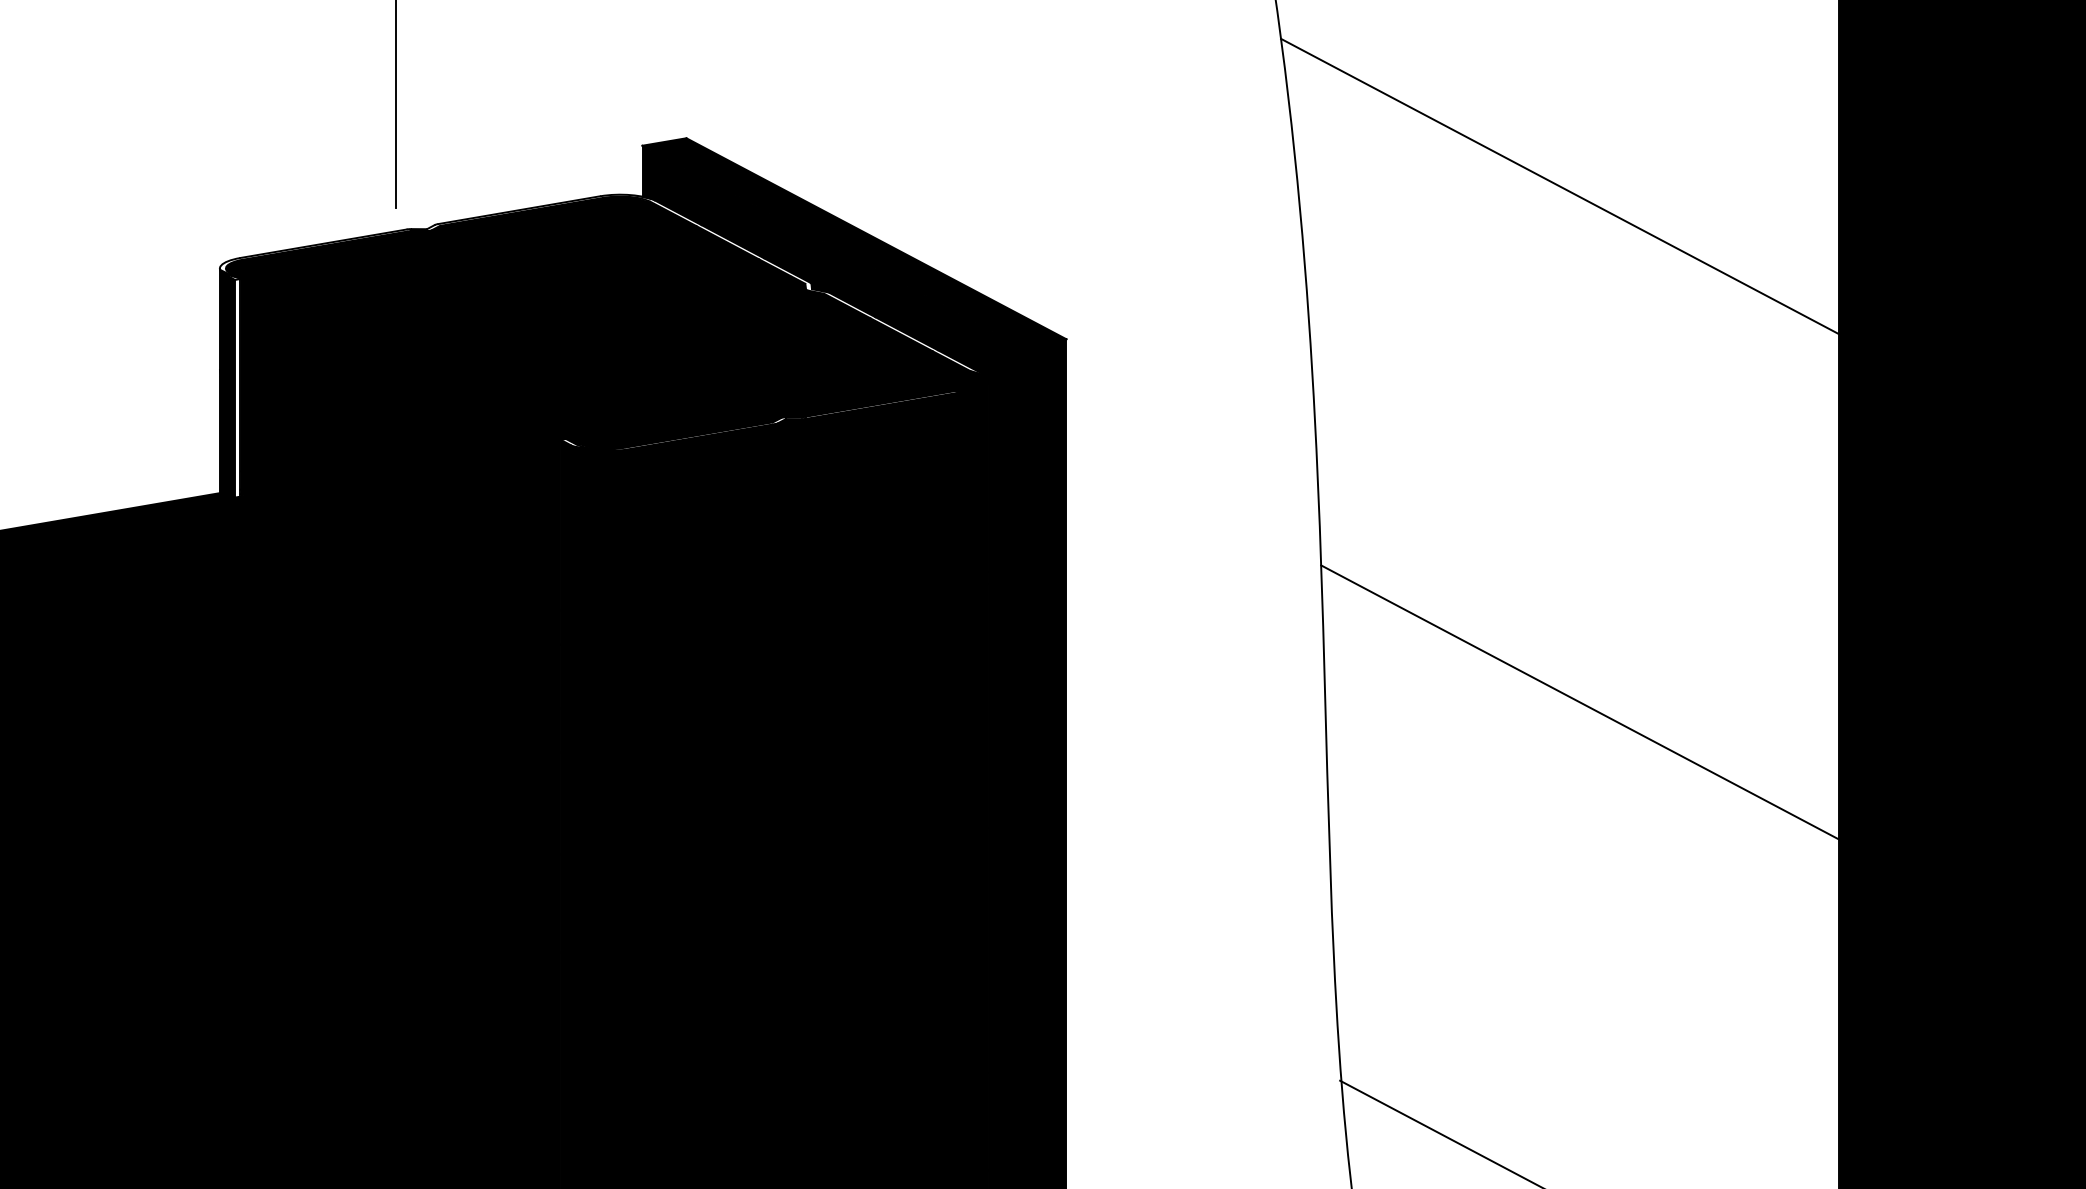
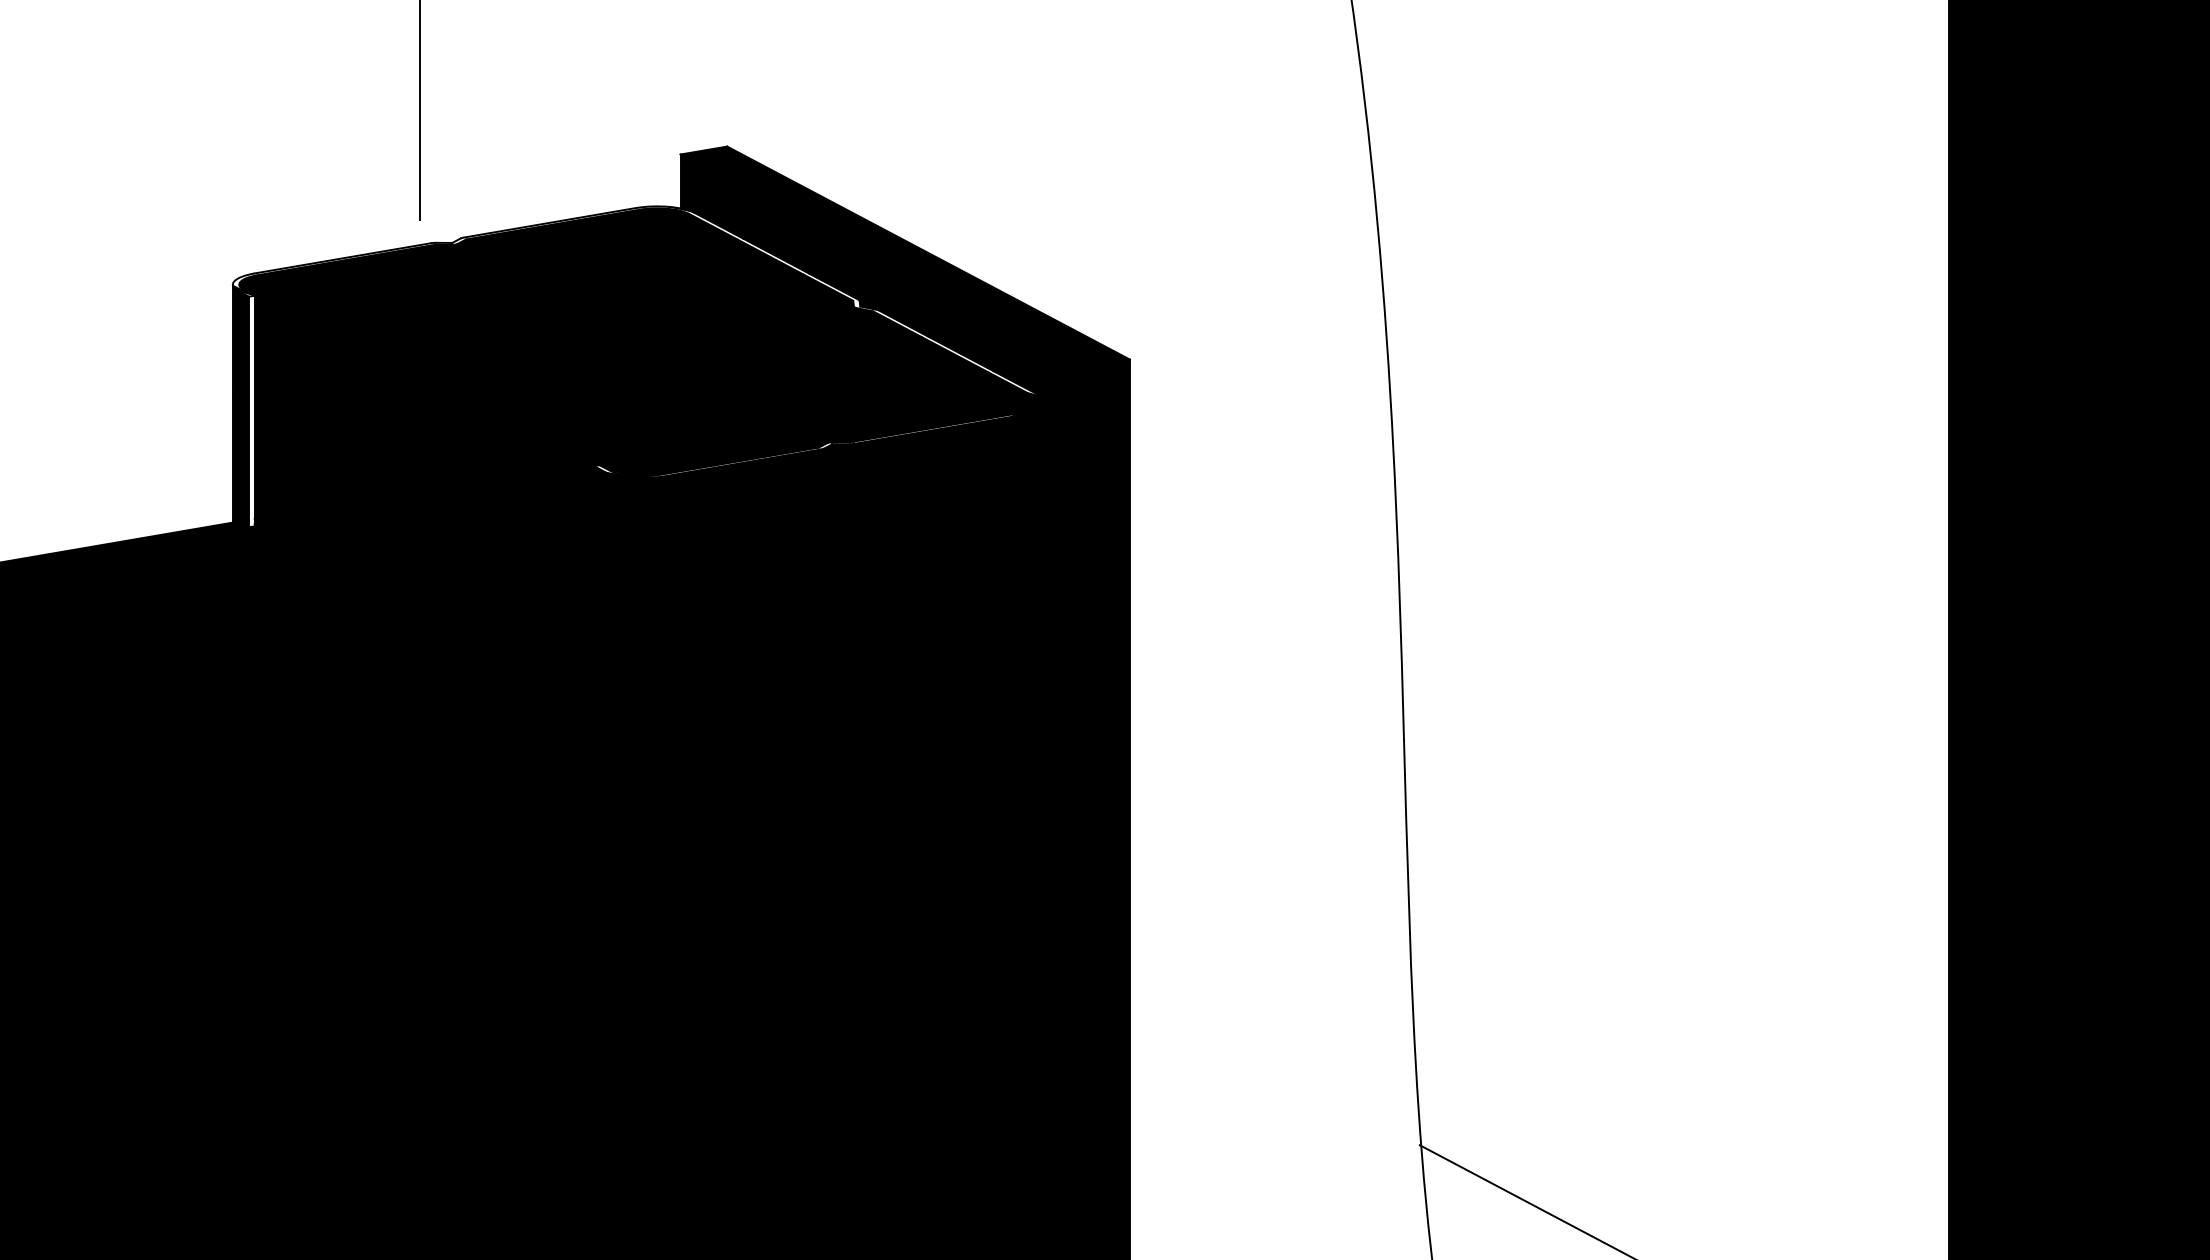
line: (1559, 186) -> (1652, 197), removed
line: (1579, 702) -> (1673, 744), removed

